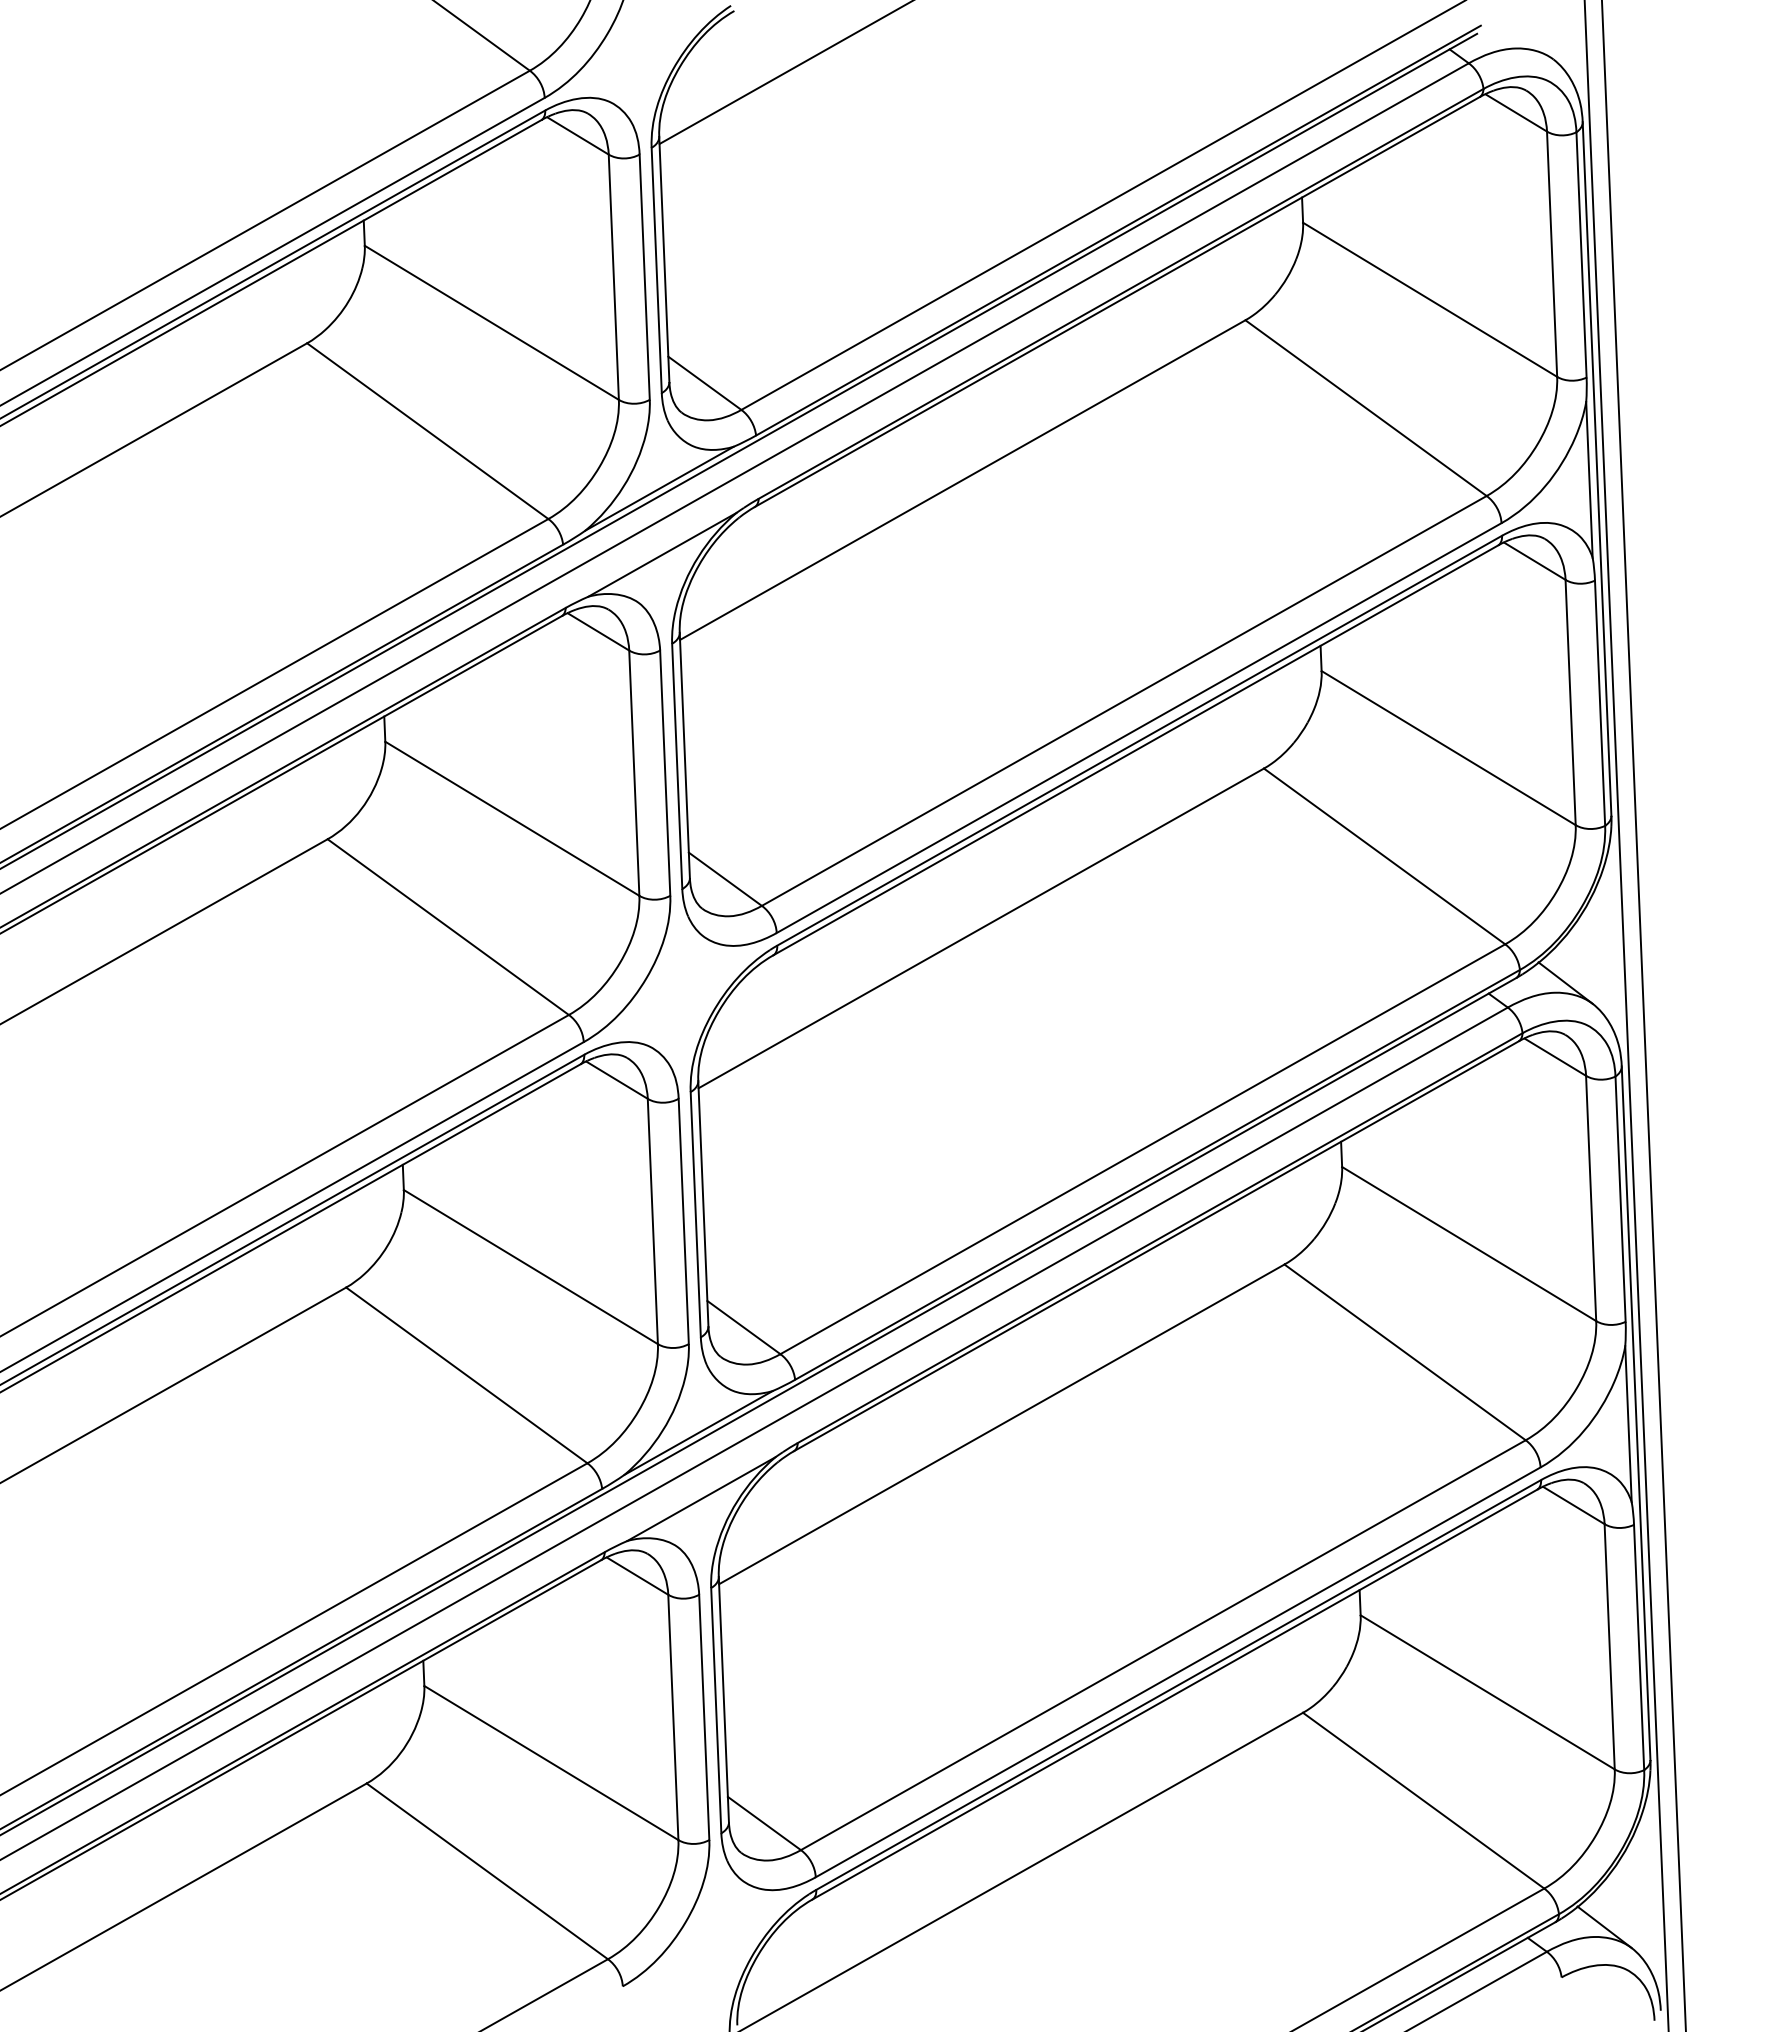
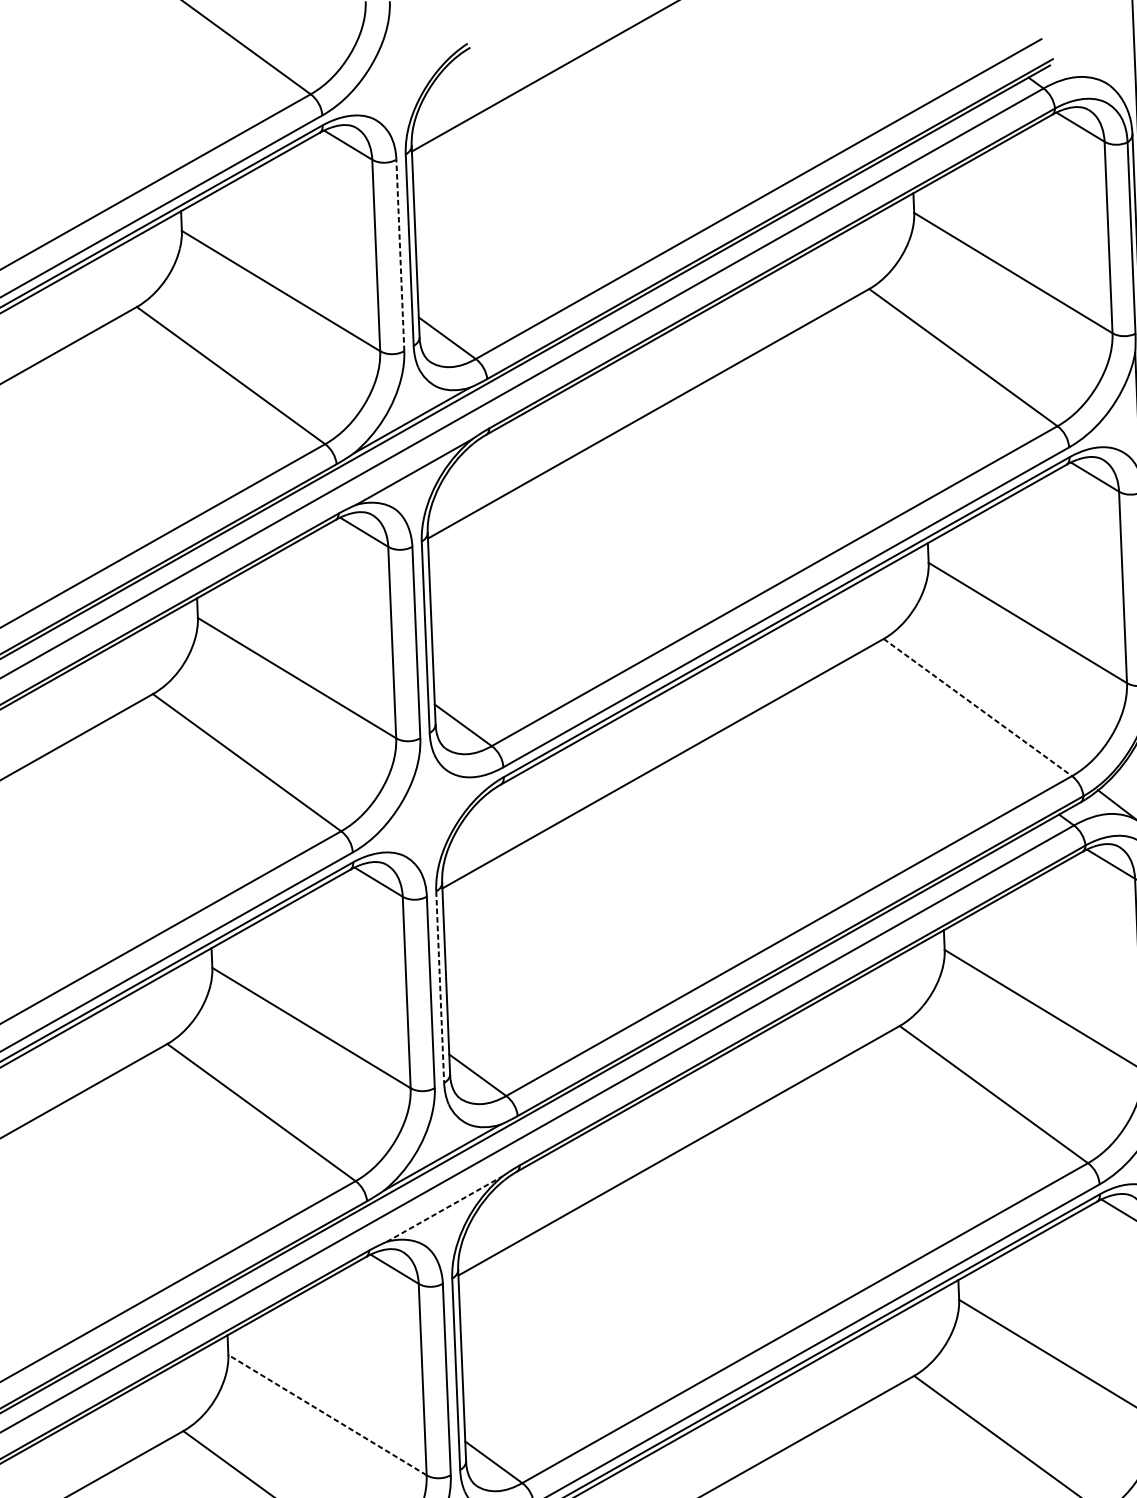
line: (644, 277) -> (400, 255), solid -> dashed
line: (1385, 856) -> (978, 707), solid -> dashed
line: (695, 1214) -> (439, 987), solid -> dashed
line: (701, 1498) -> (444, 1208), solid -> dashed
line: (551, 1763) -> (327, 1415), solid -> dashed

